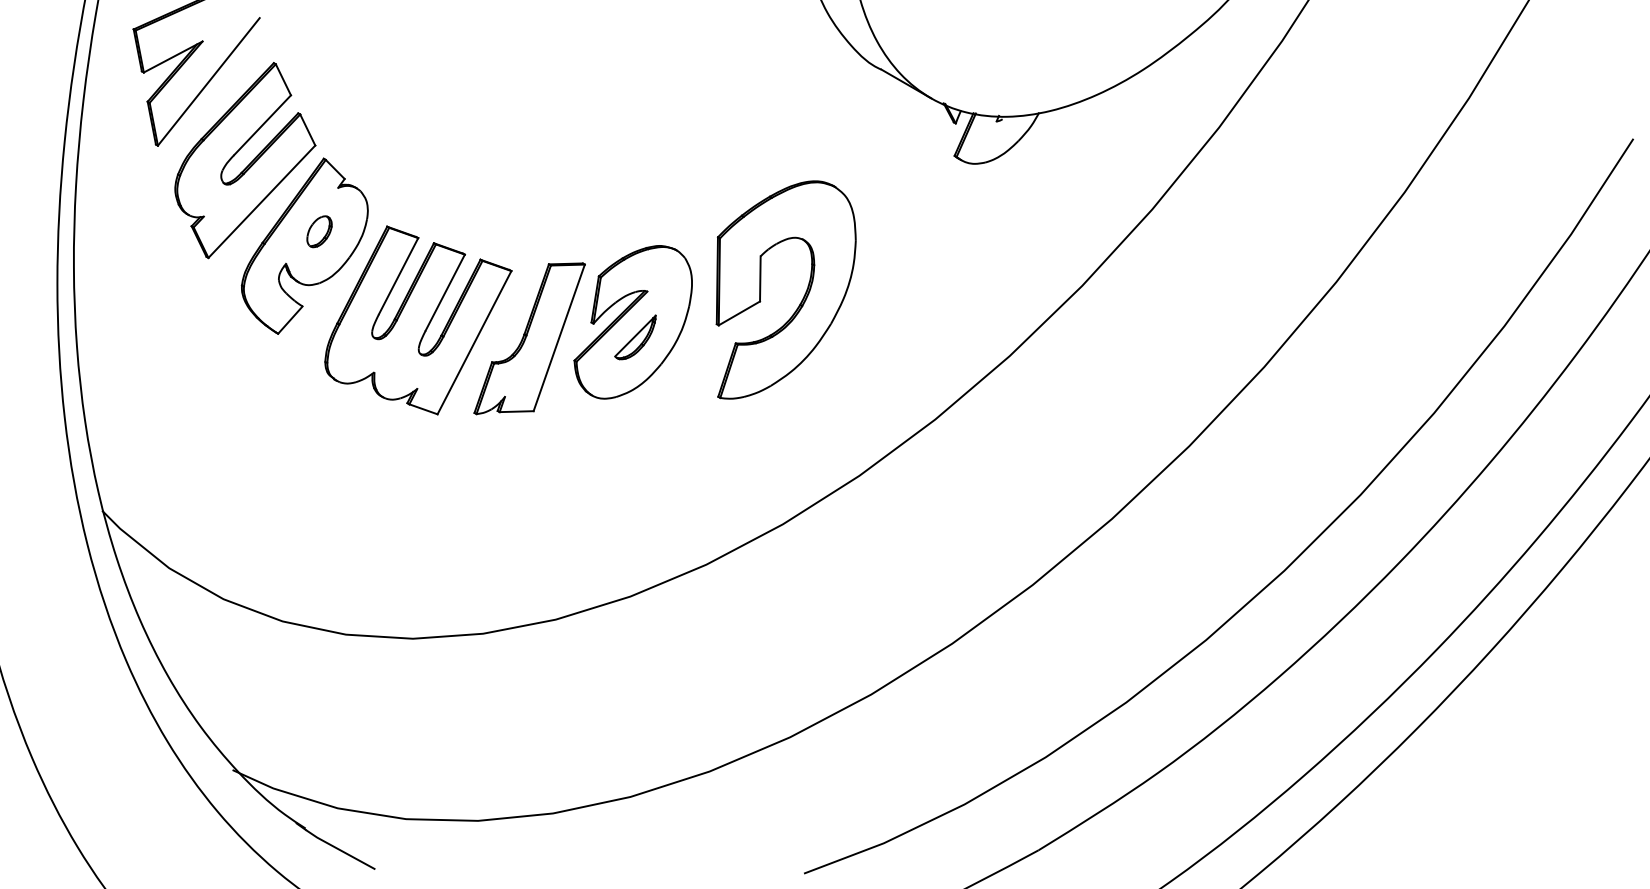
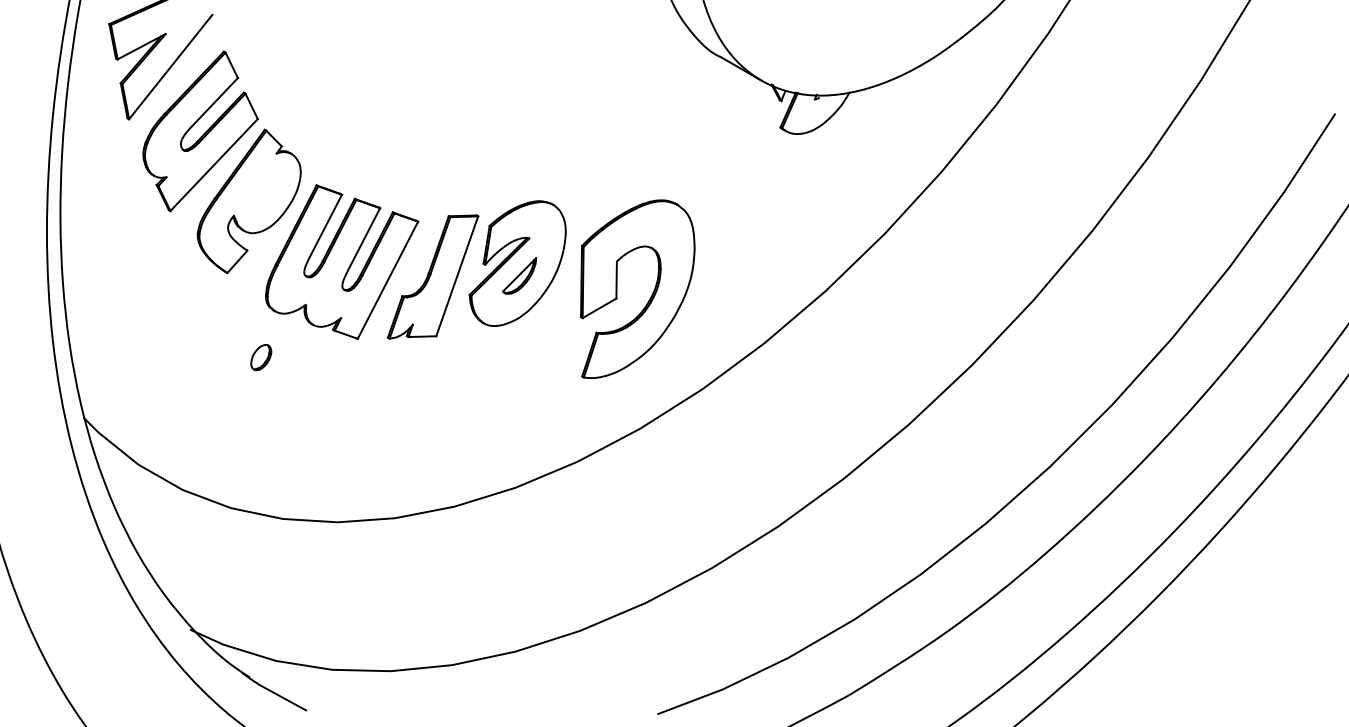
part: (319, 231) -> (261, 357), moved
part: (802, 296) -> (651, 294), moved

